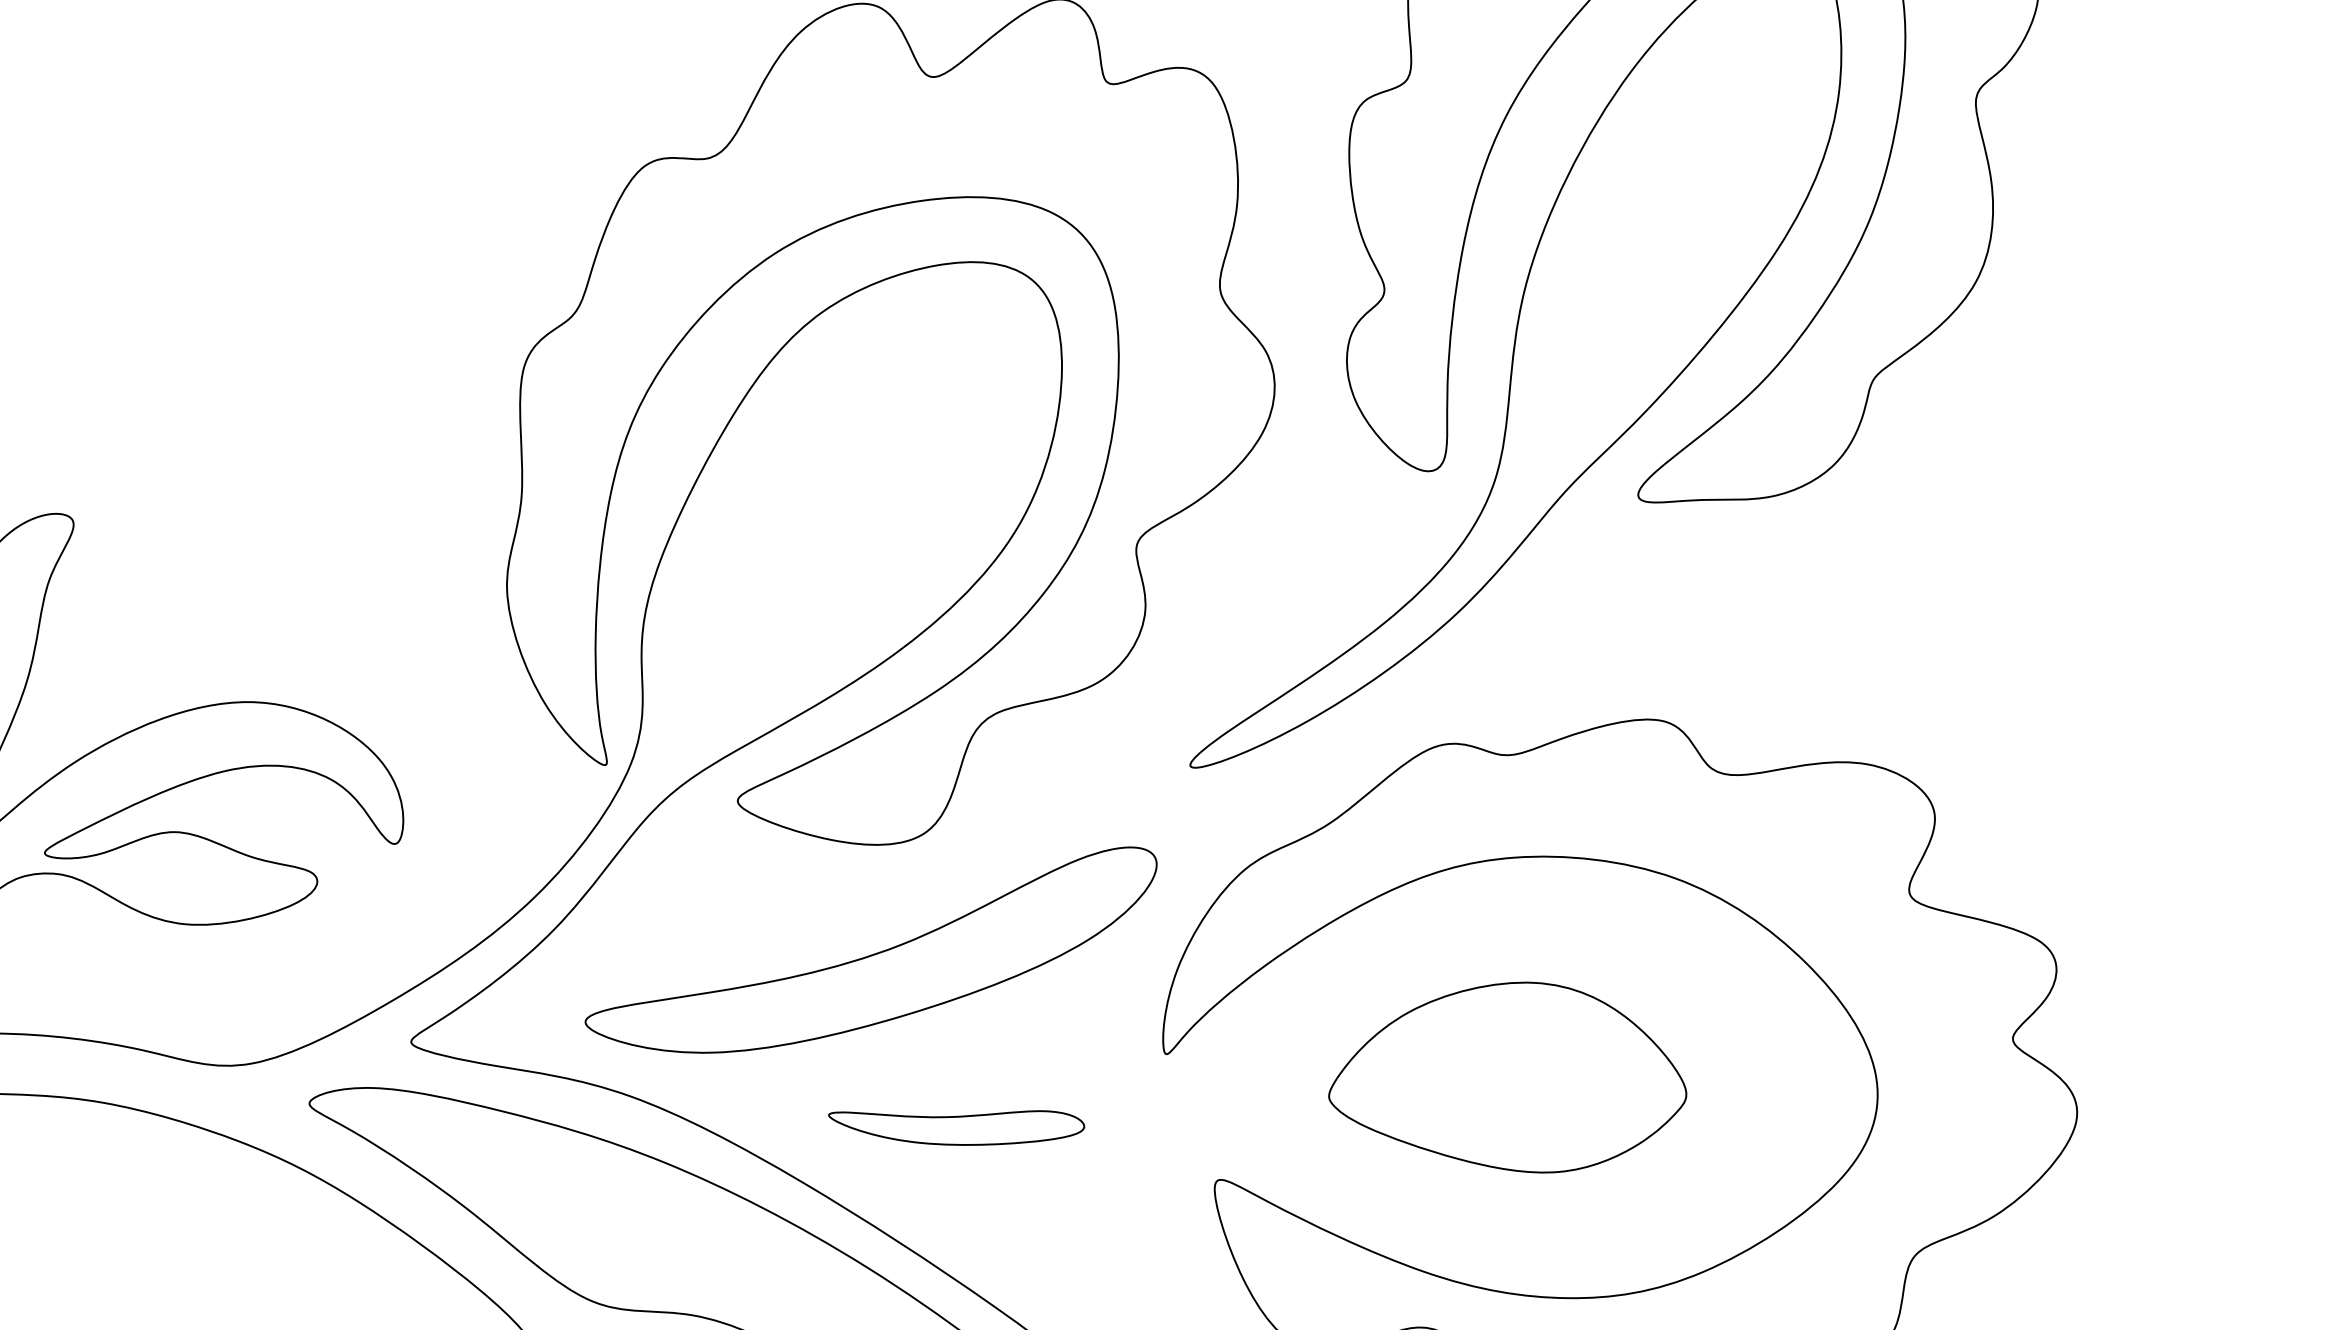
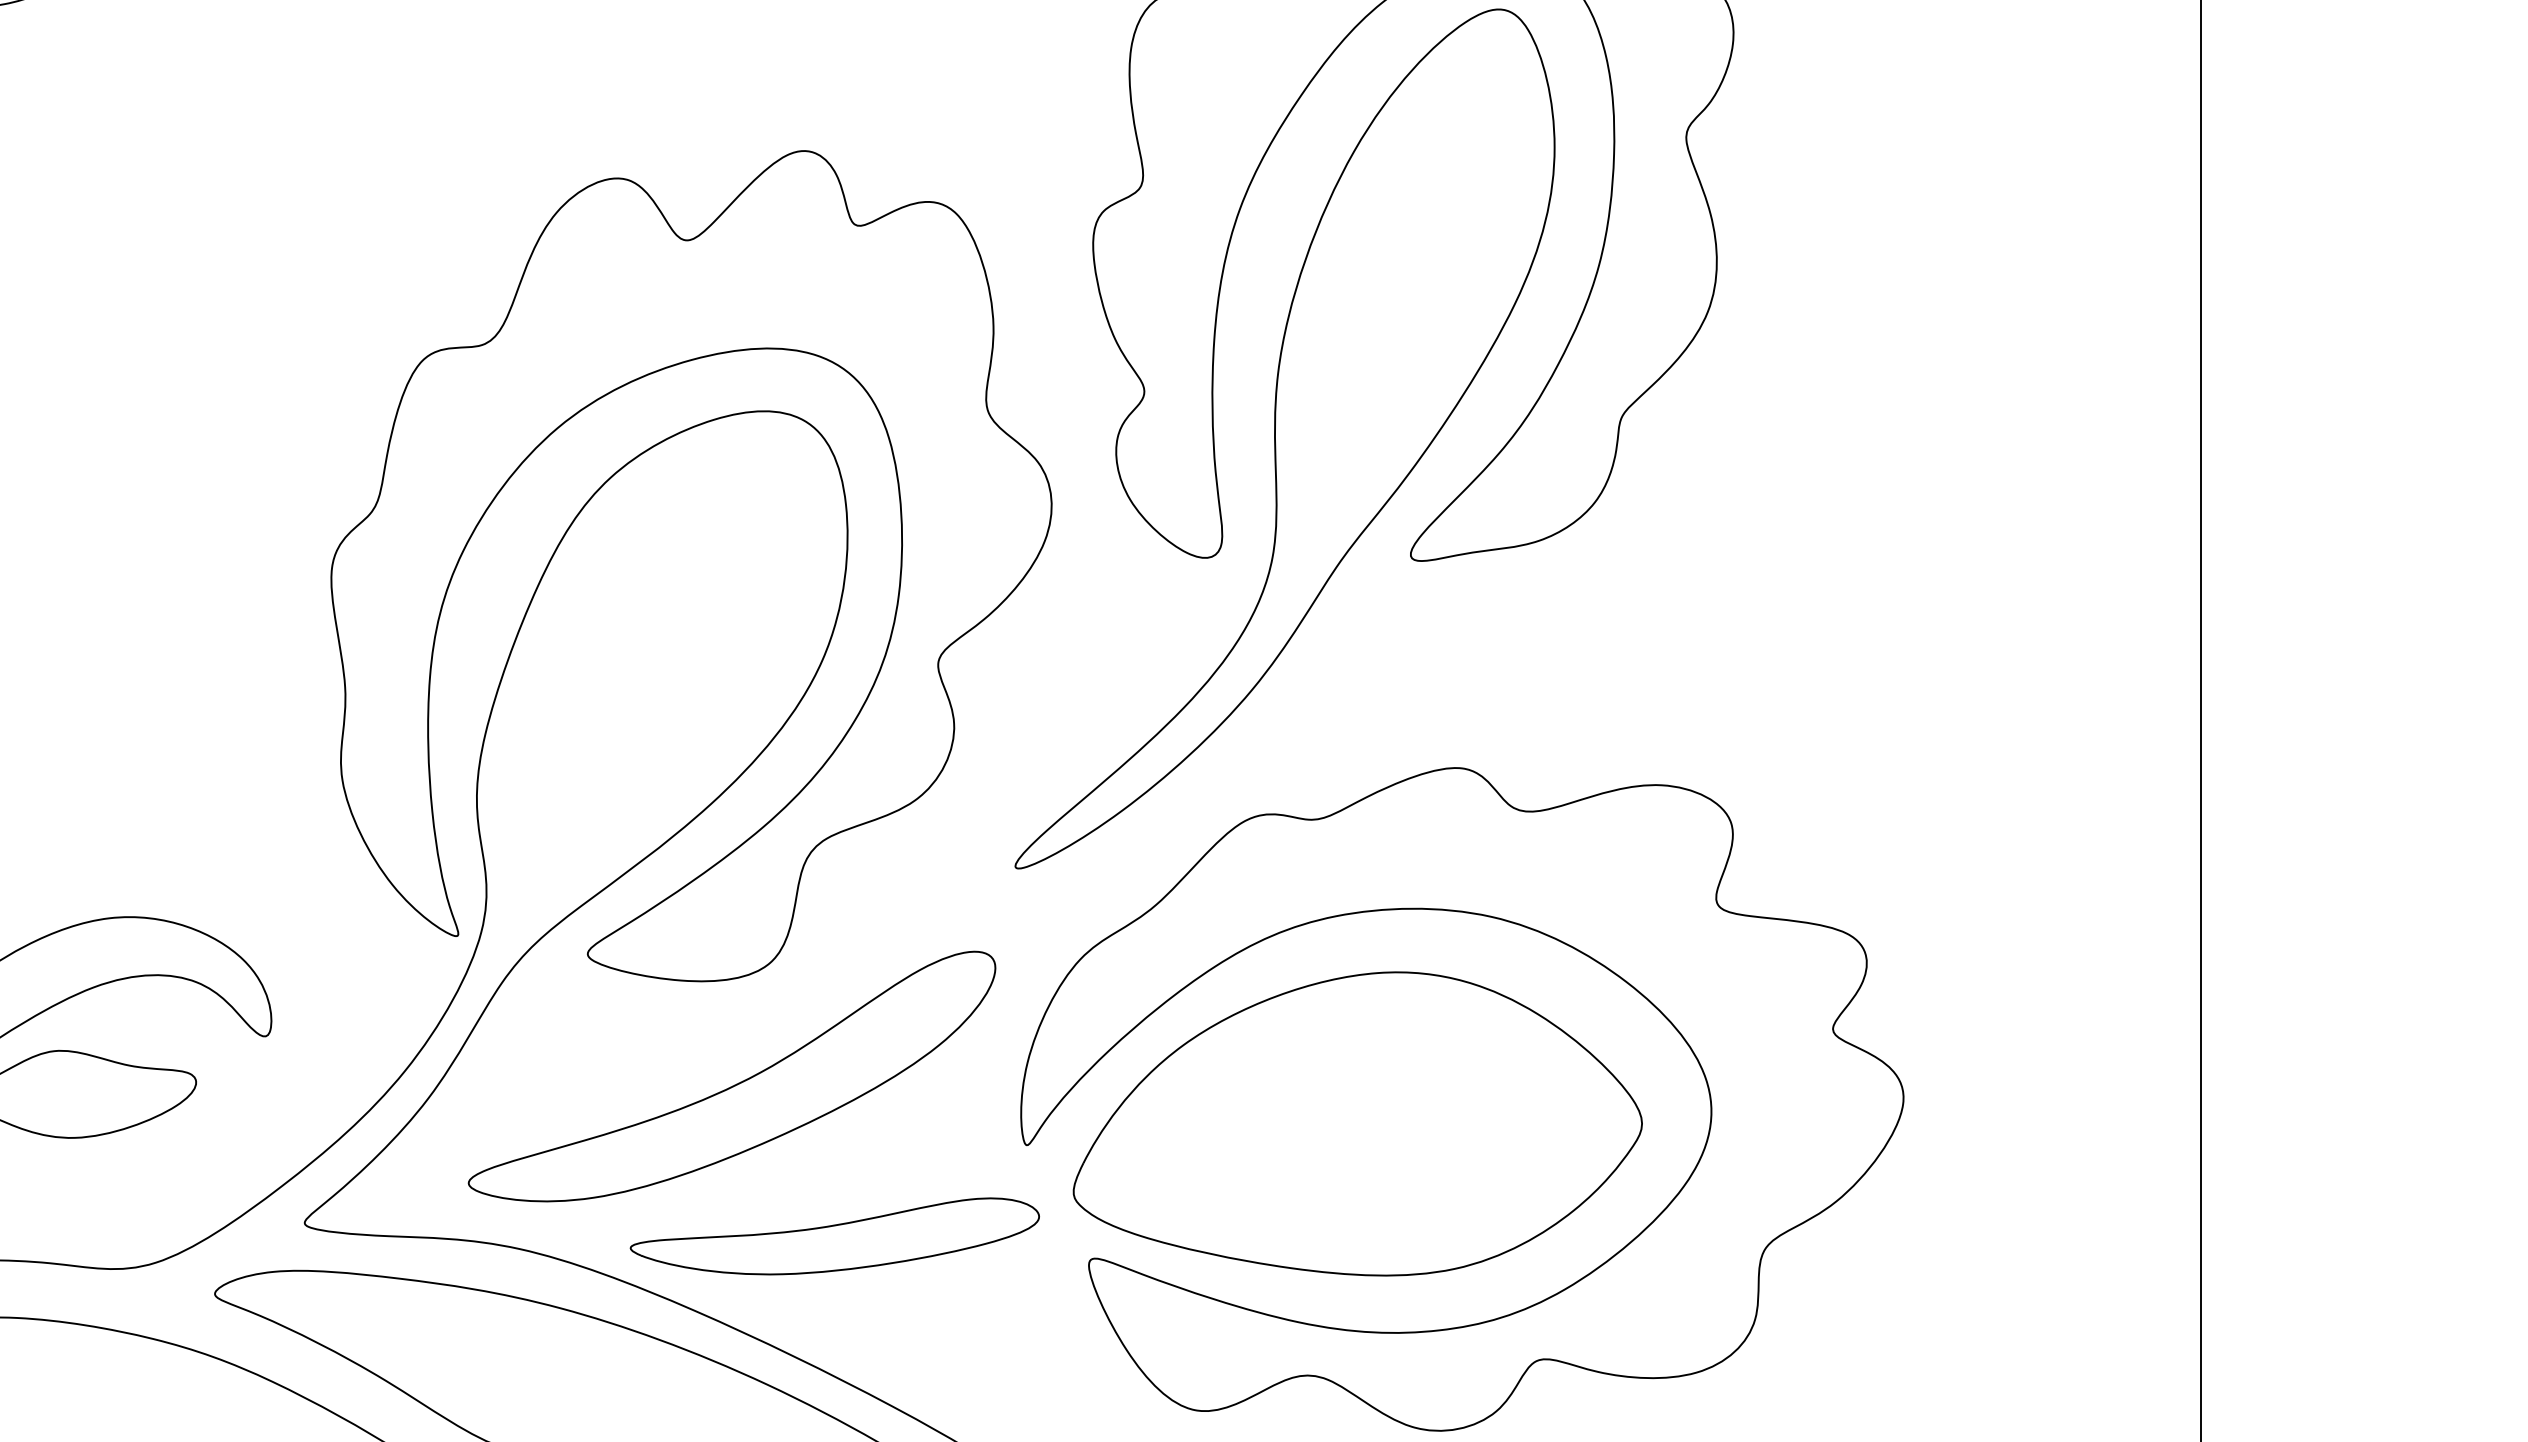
part: (1510, 1074) -> (1357, 1123), size x1.67
part: (956, 1123) -> (834, 1236), size x1.67

